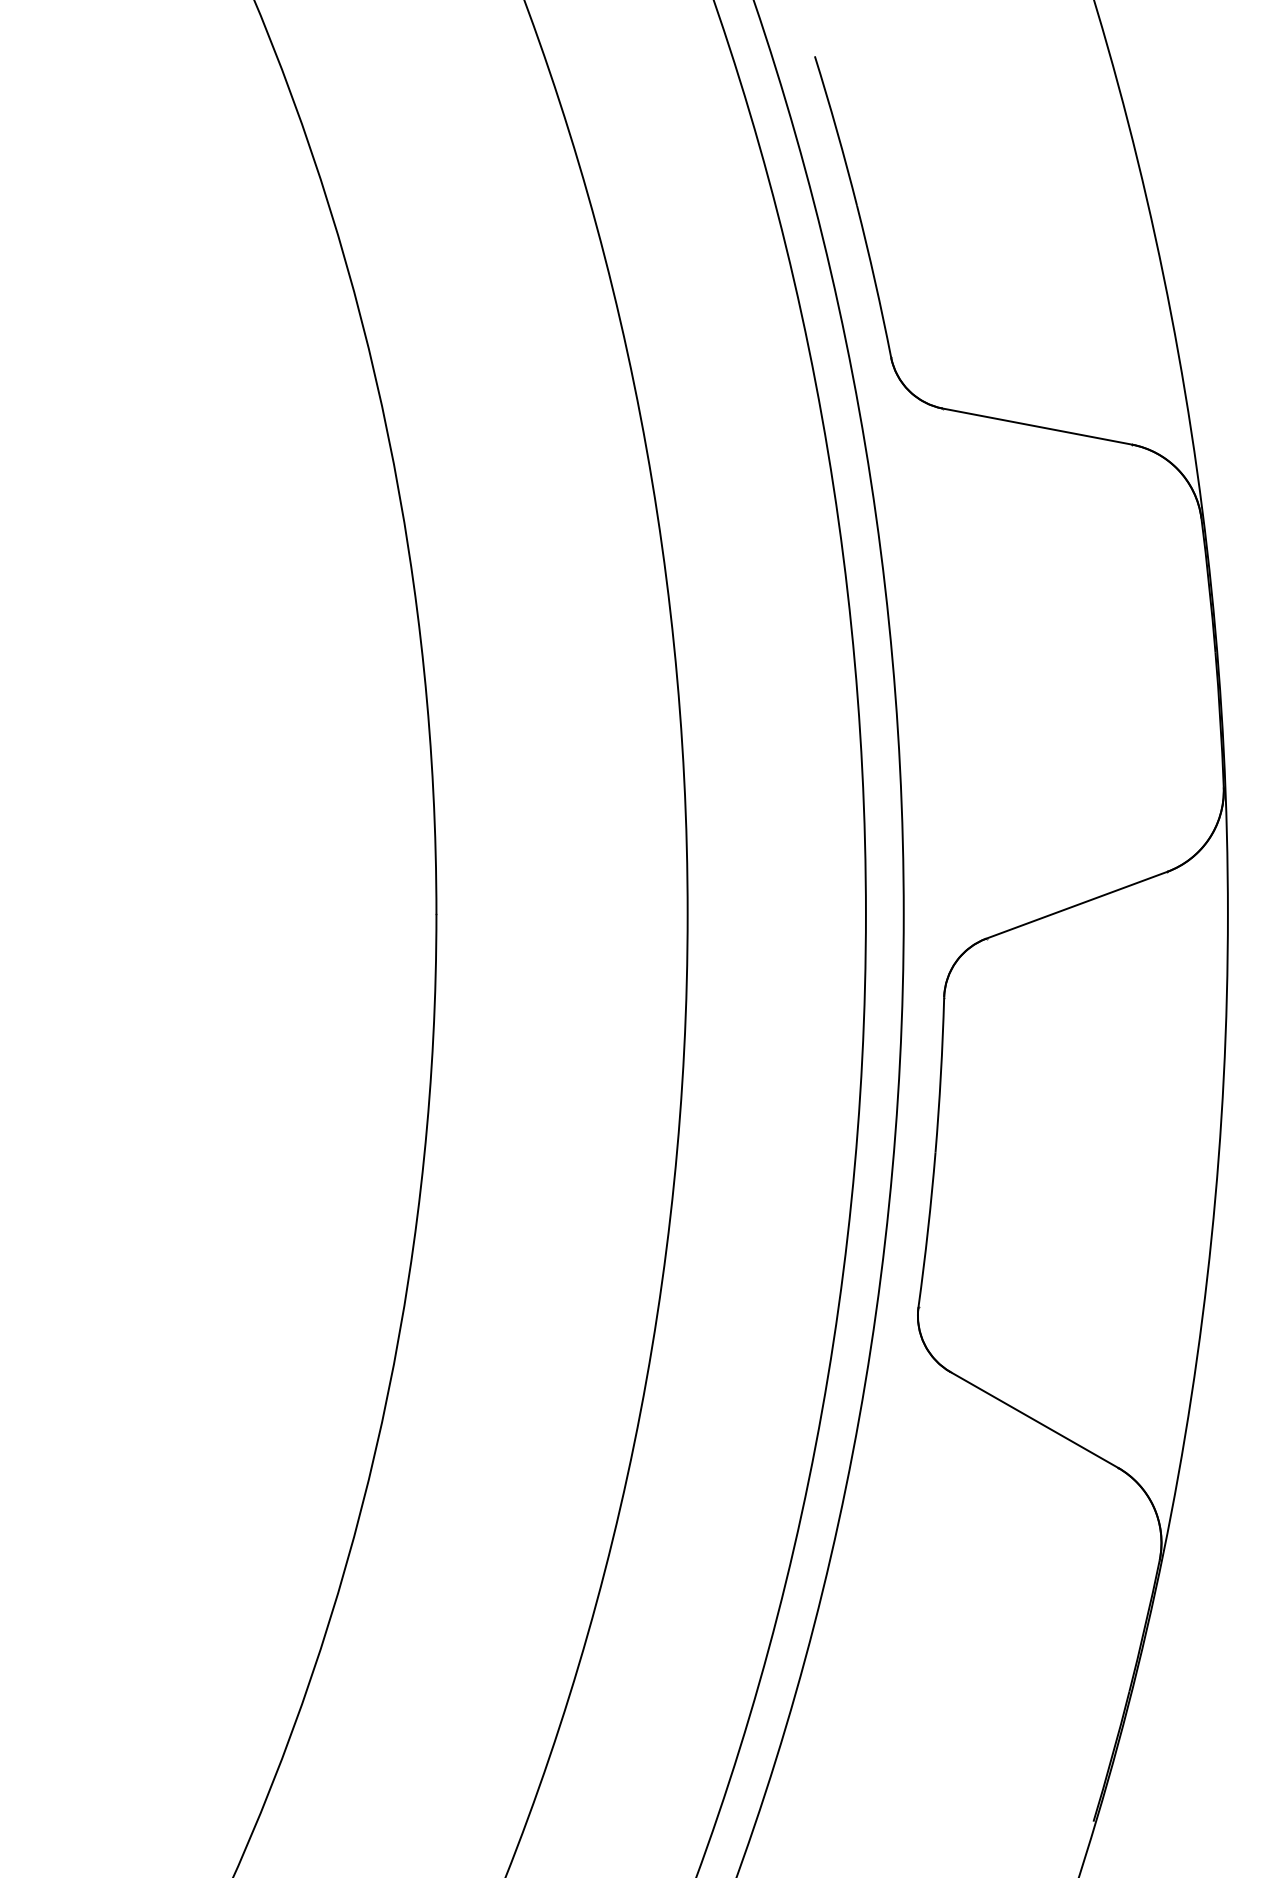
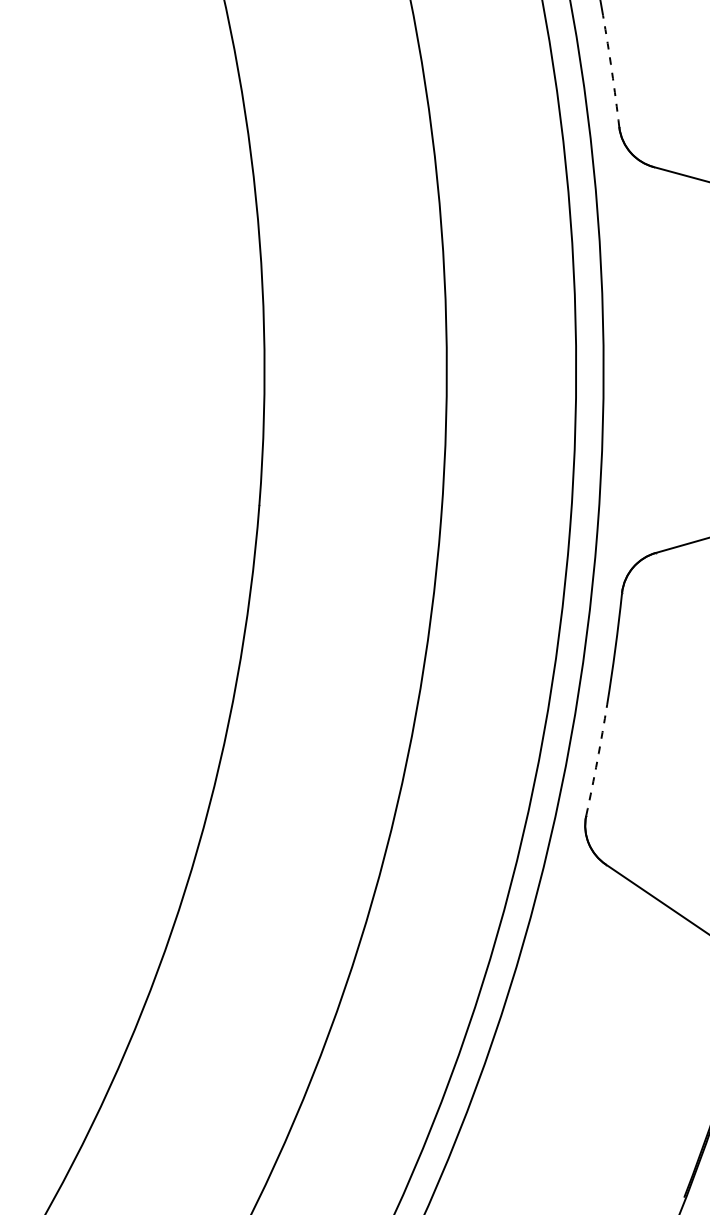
arc: (875, 281) -> (612, 71), solid -> dashed
arc: (928, 1229) -> (597, 760), solid -> dashed

